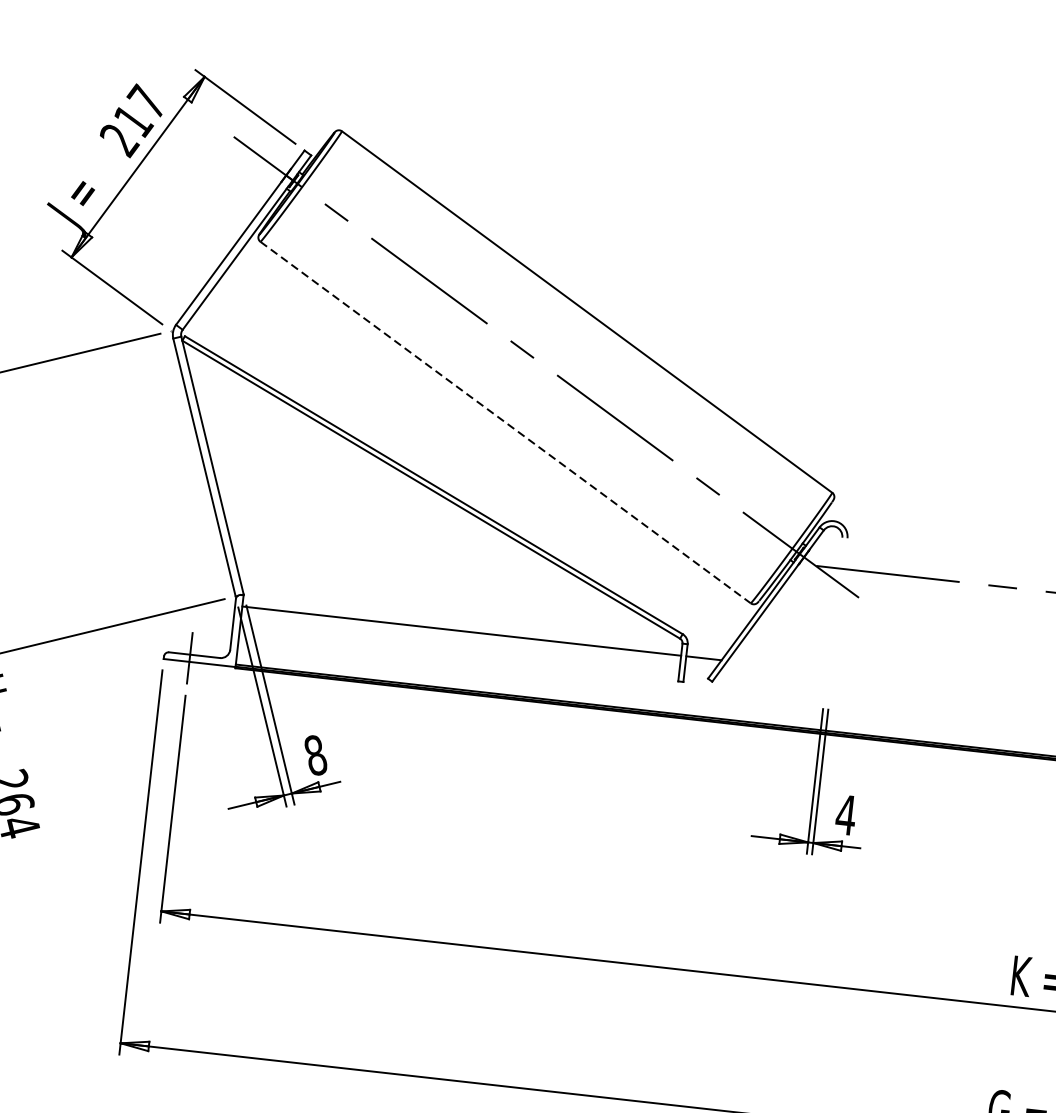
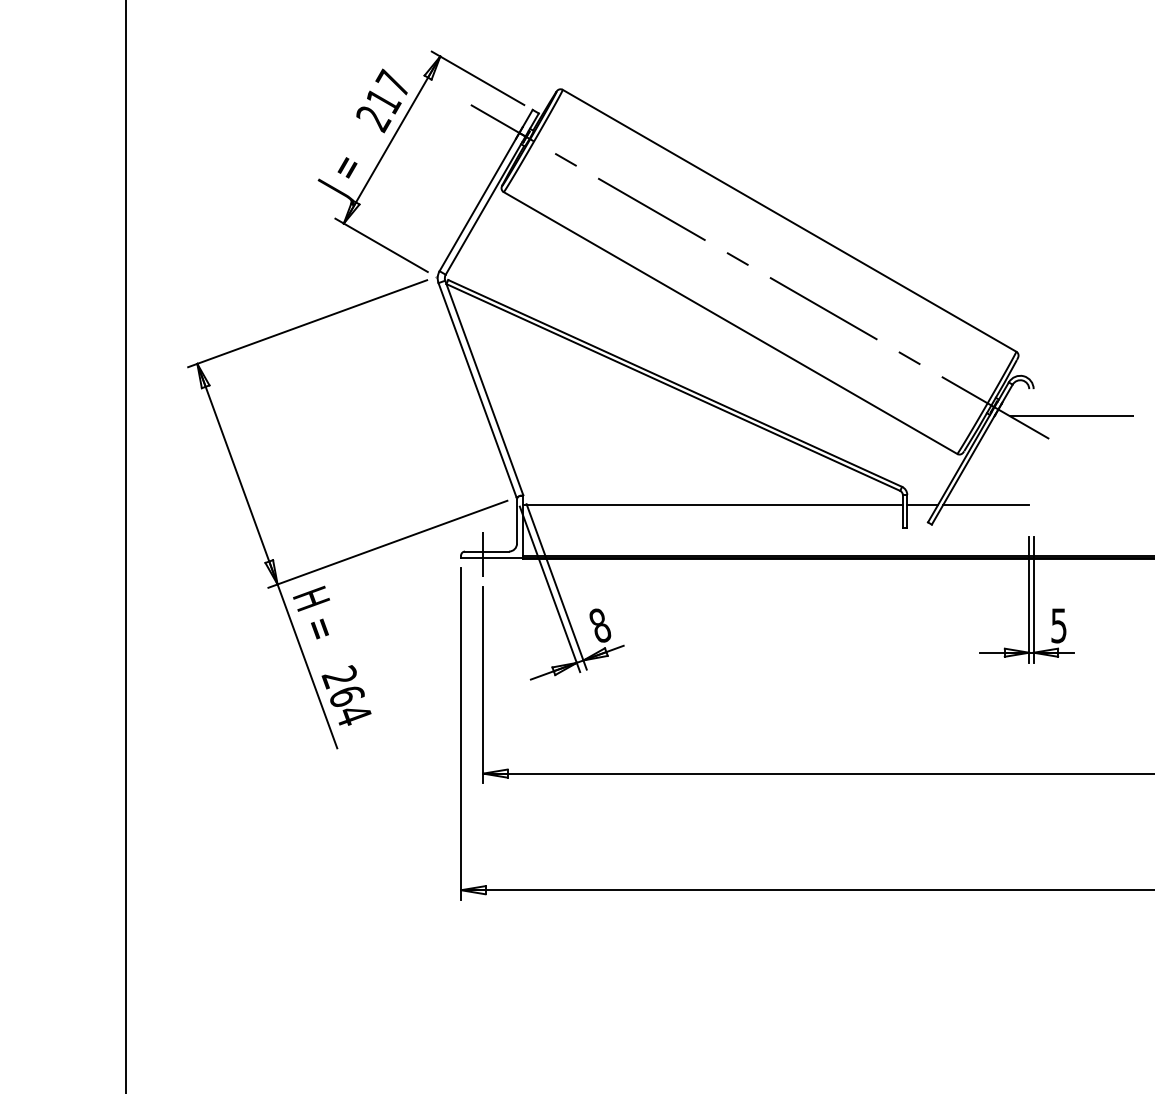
line: (505, 423) -> (730, 323), dashed -> solid
line: (776, 666) -> (985, 505), added
text: (845, 814) -> (1058, 625), 4 -> 5

